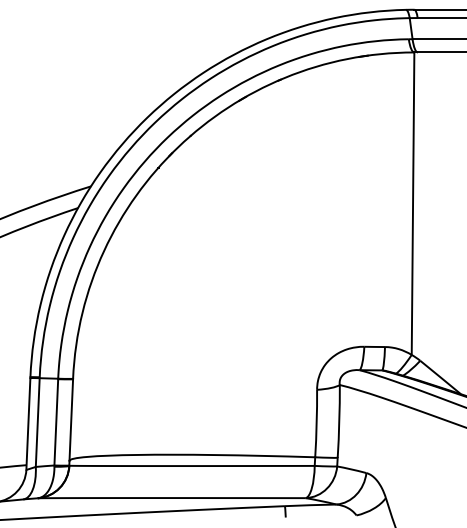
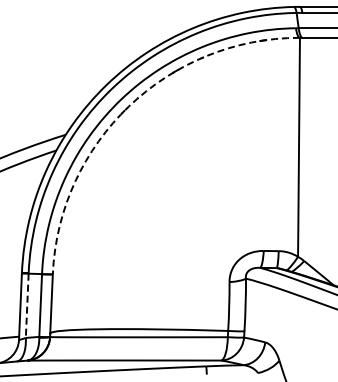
arc: (177, 147) -> (128, 106), solid -> dashed
line: (38, 423) -> (27, 306), solid -> dashed

